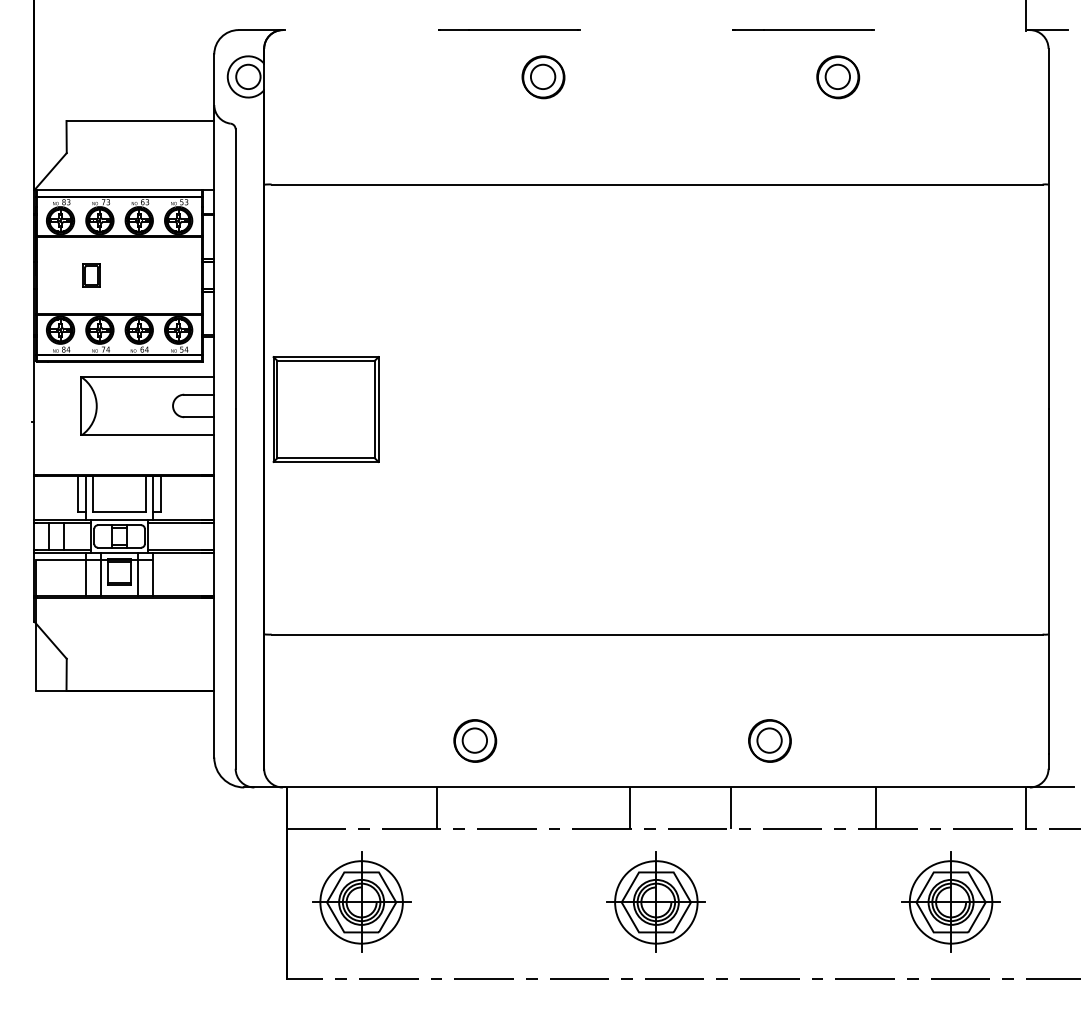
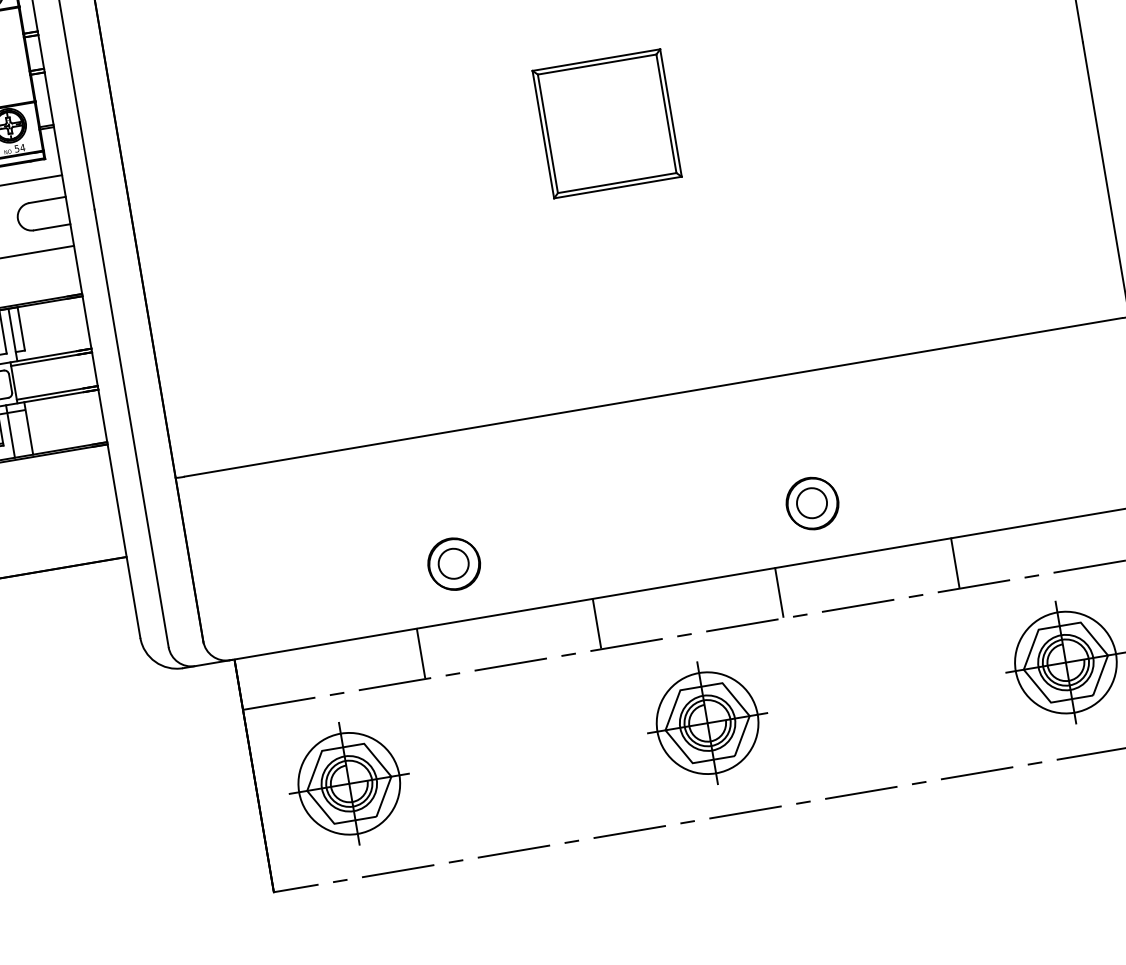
part: (325, 409) -> (606, 123), moved
line: (630, 807) -> (597, 623), moved

